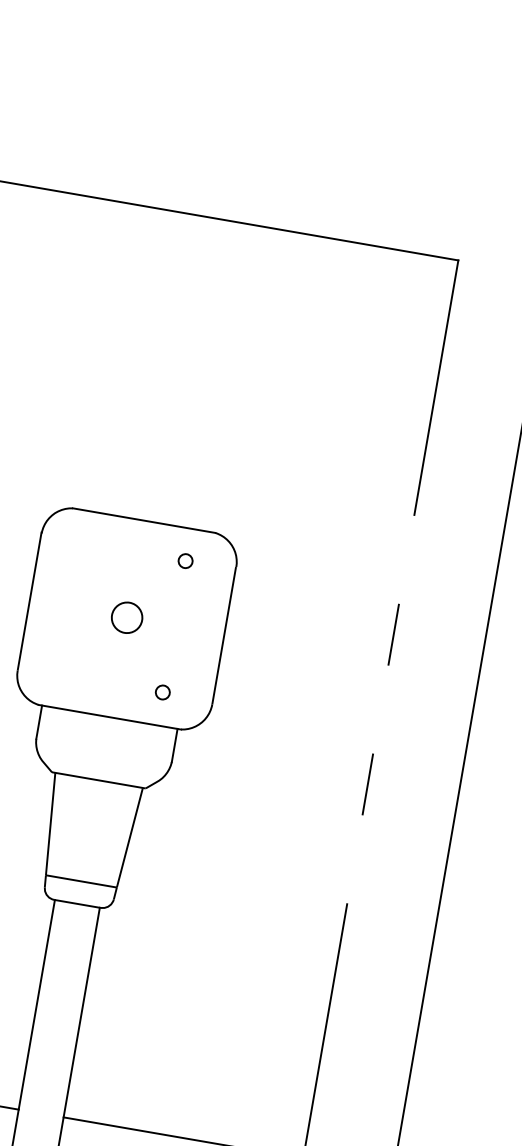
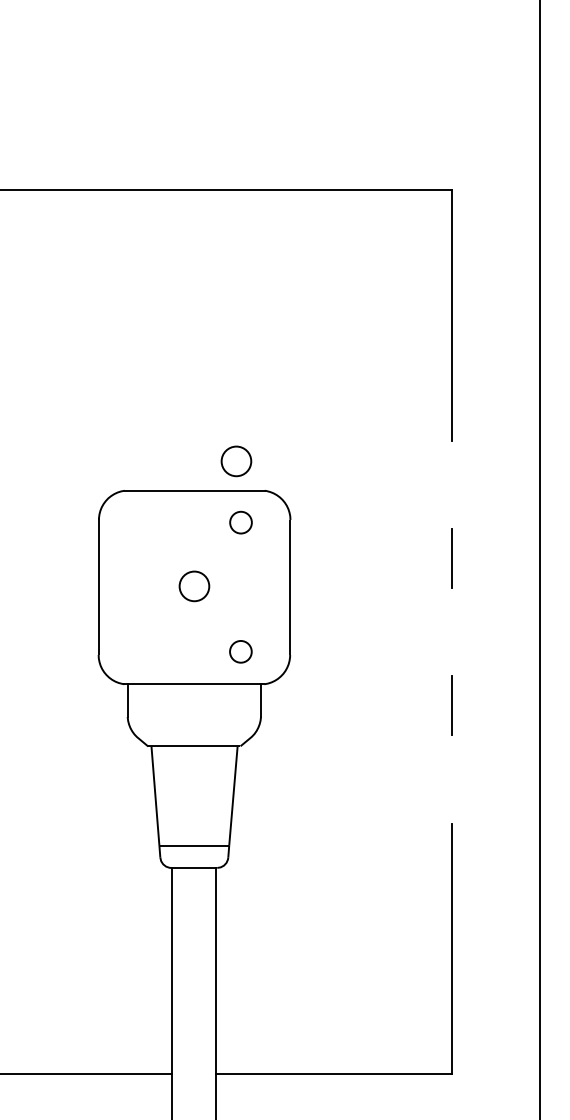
circle: (191, 498) -> (236, 461), added
circle: (185, 560) -> (240, 522), size x1.6
circle: (162, 692) -> (240, 651), size x1.6

